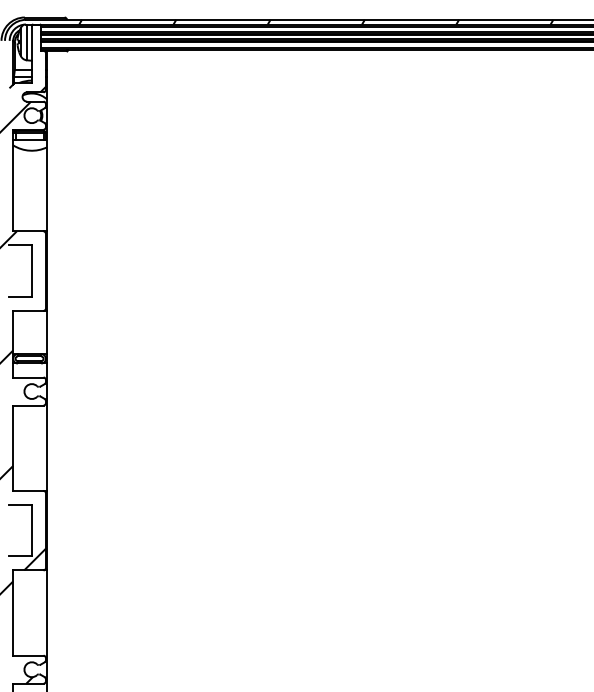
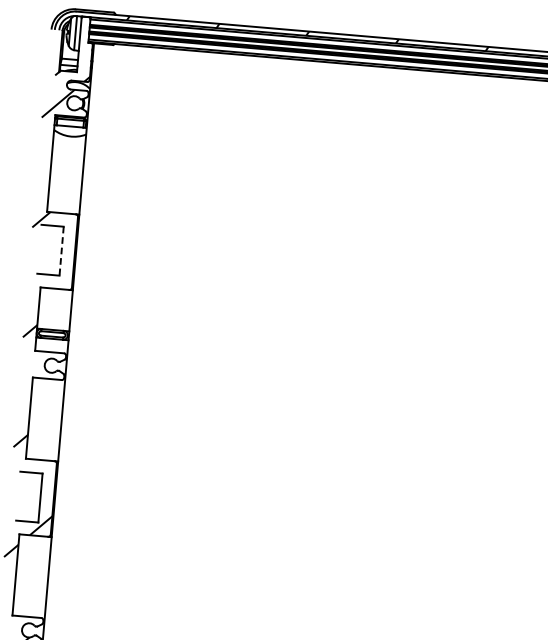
line: (31, 271) -> (61, 251), solid -> dashed

